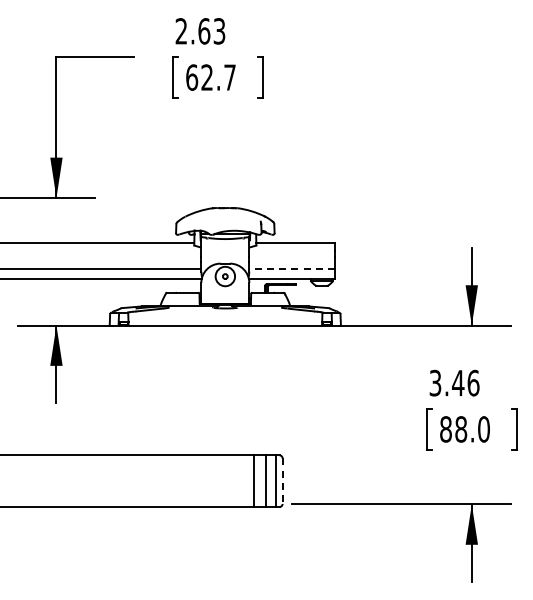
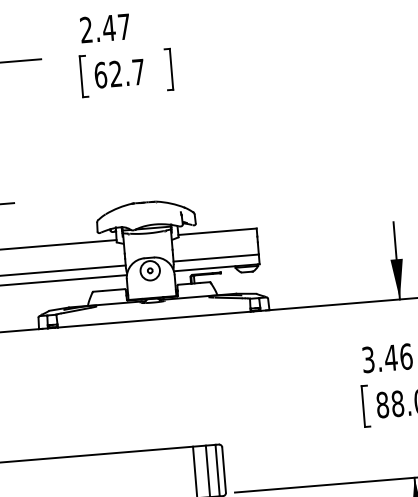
text: (211, 31) -> (116, 27), 2.63 -> 2.47
line: (292, 269) -> (216, 258), dashed -> solid
line: (282, 481) -> (224, 470), dashed -> solid

